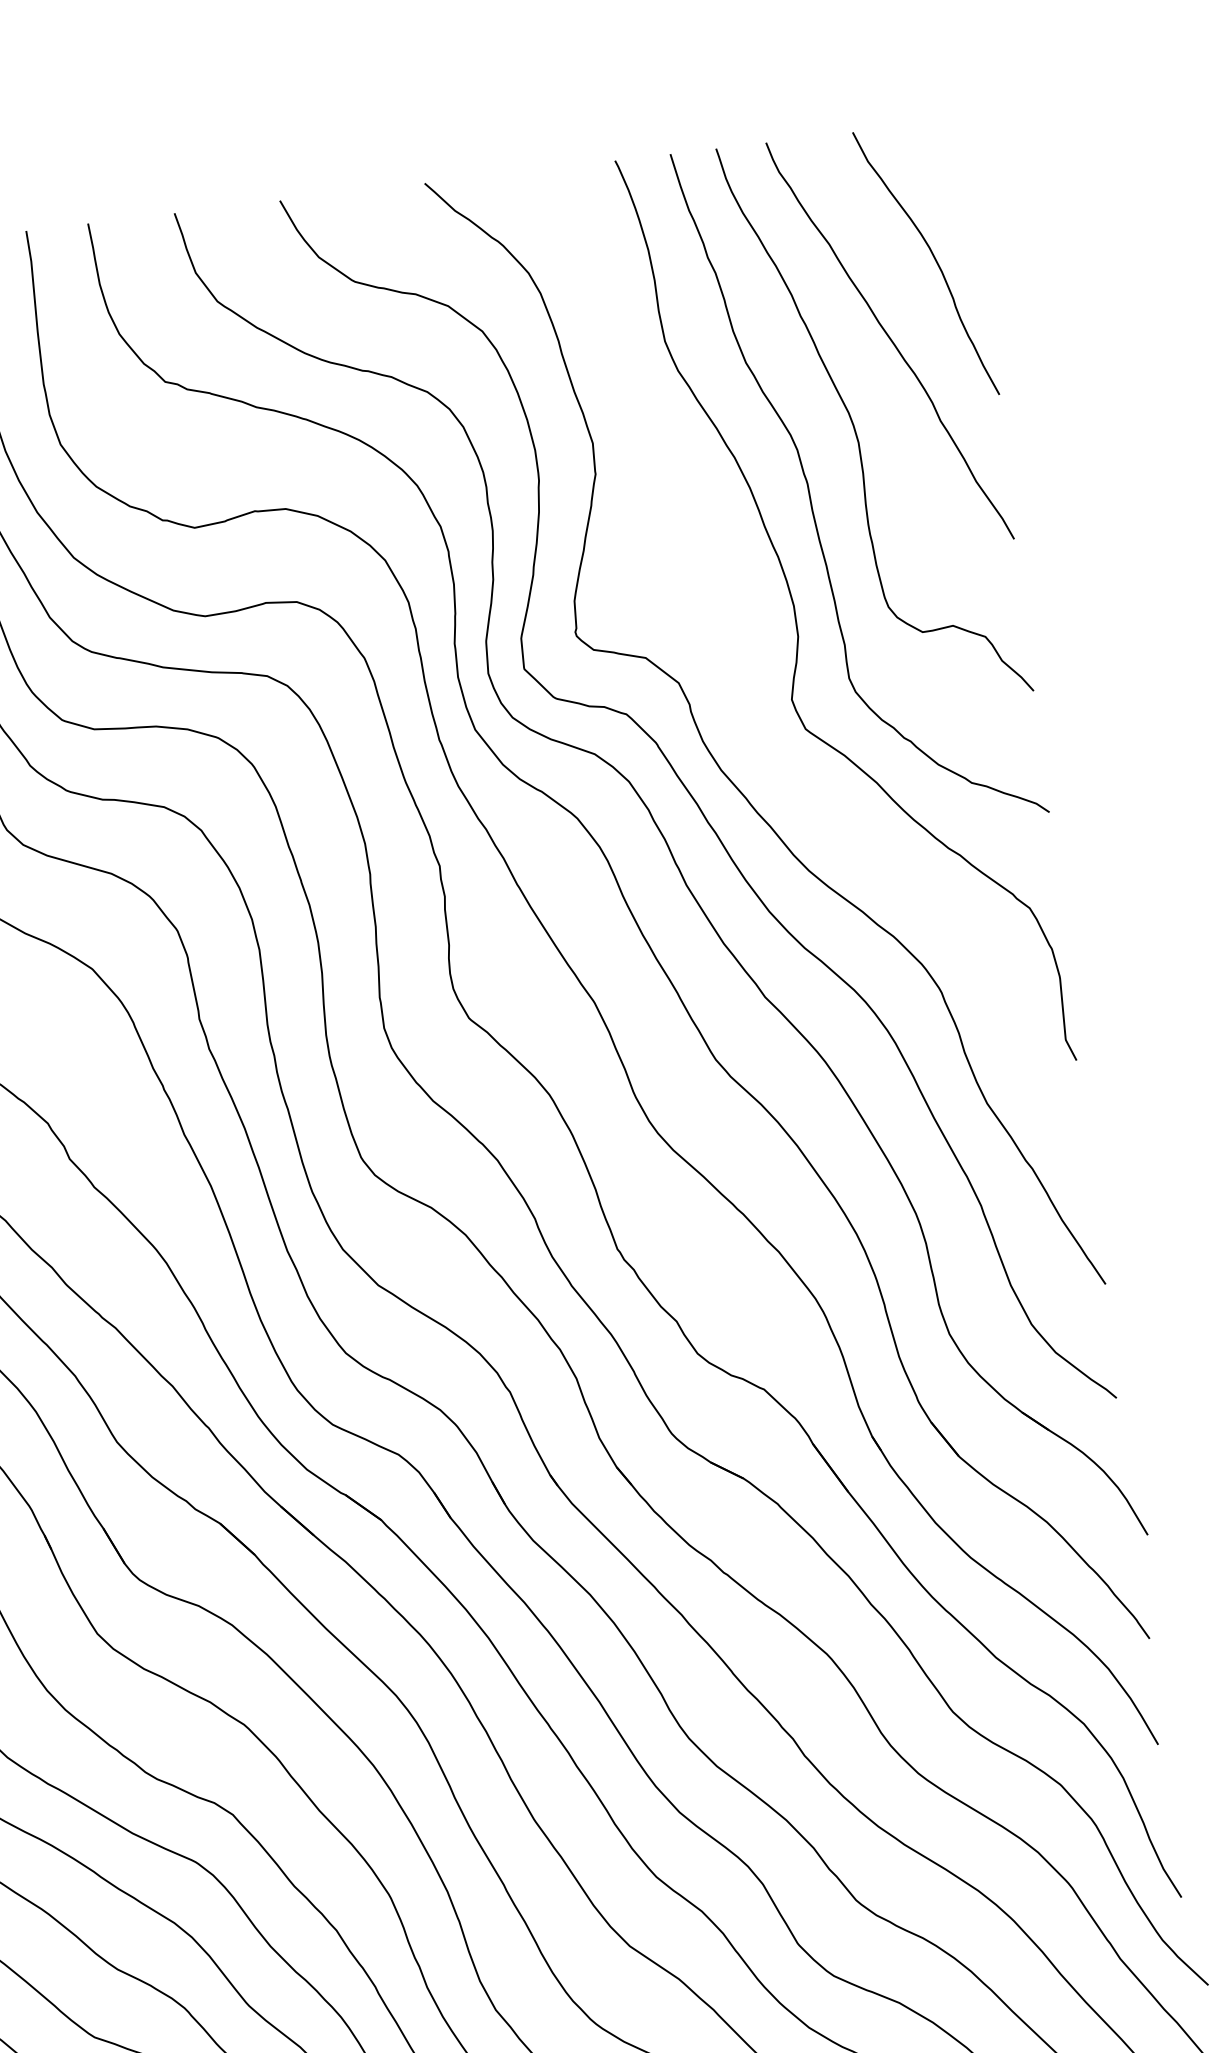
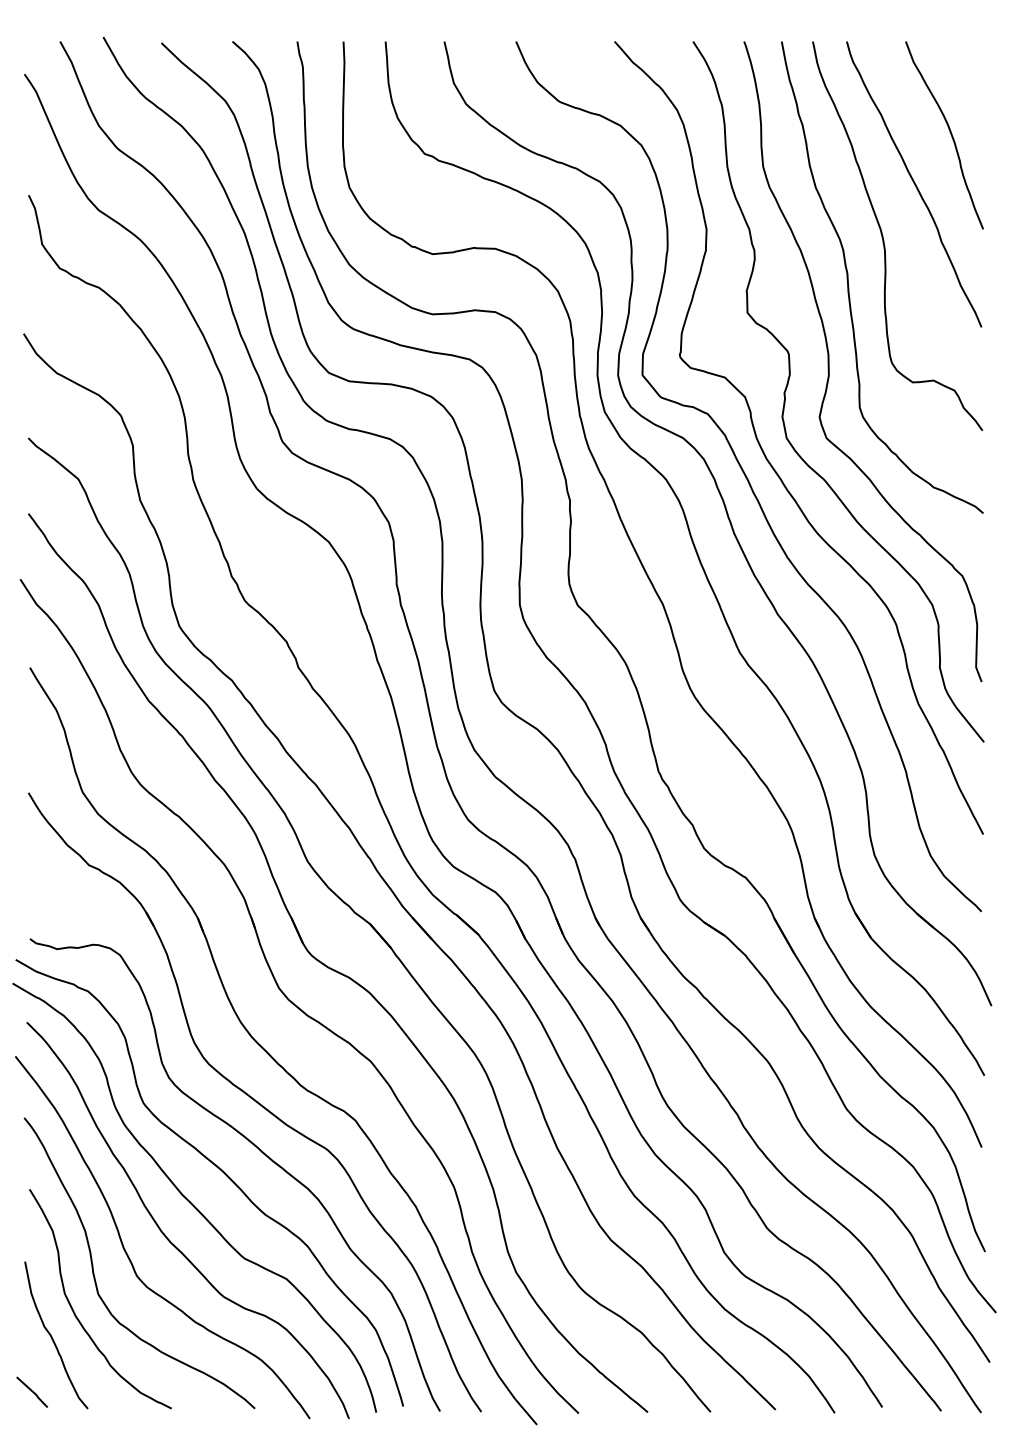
curve: (741, 652) -> (789, 381), added

